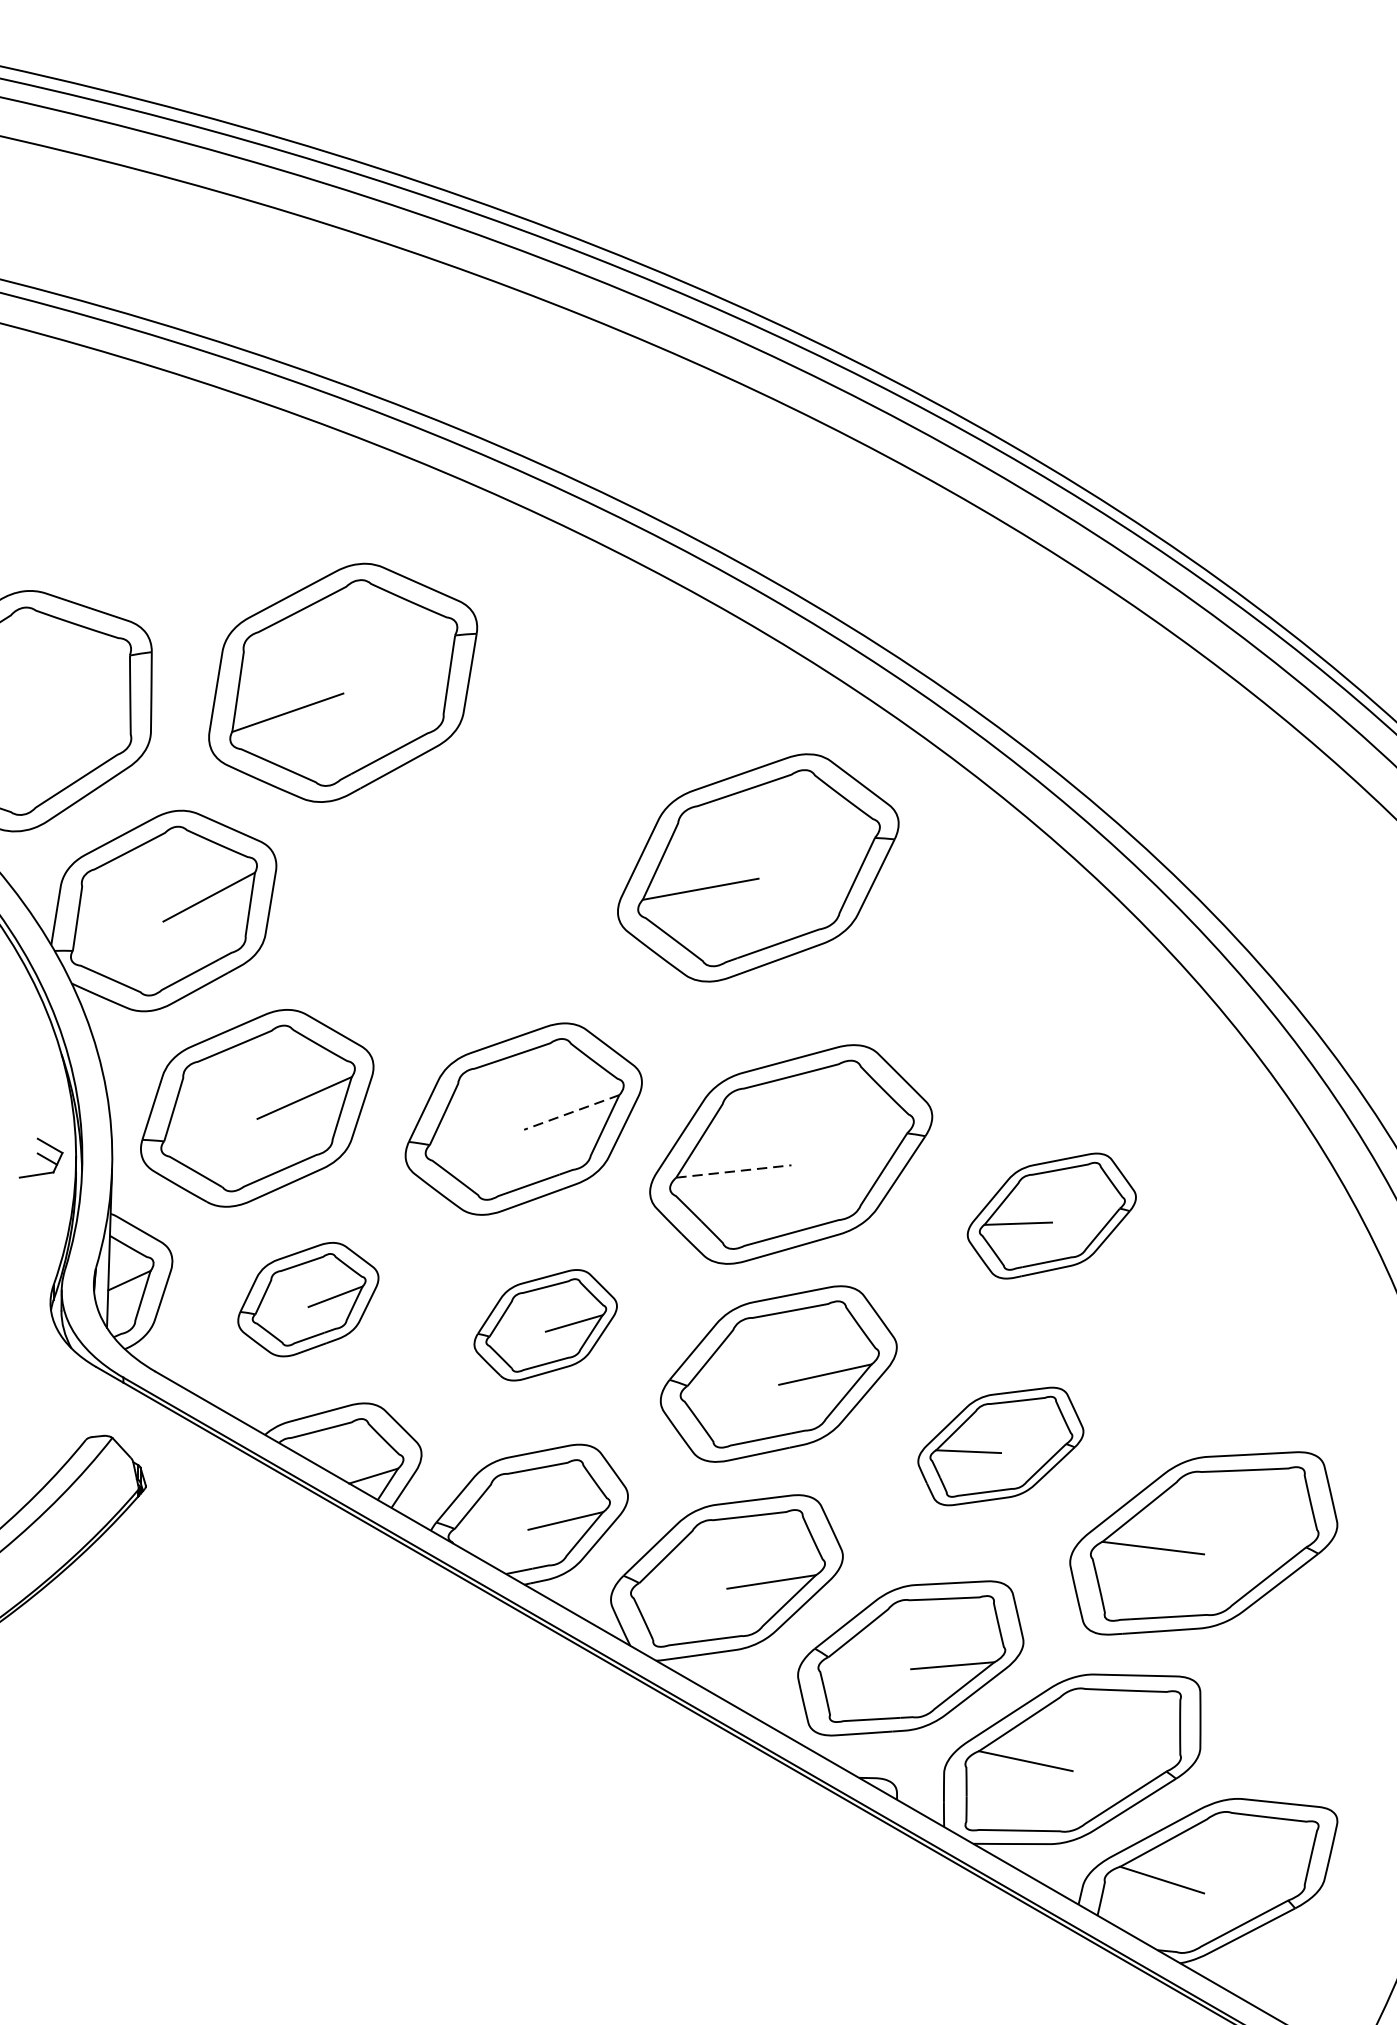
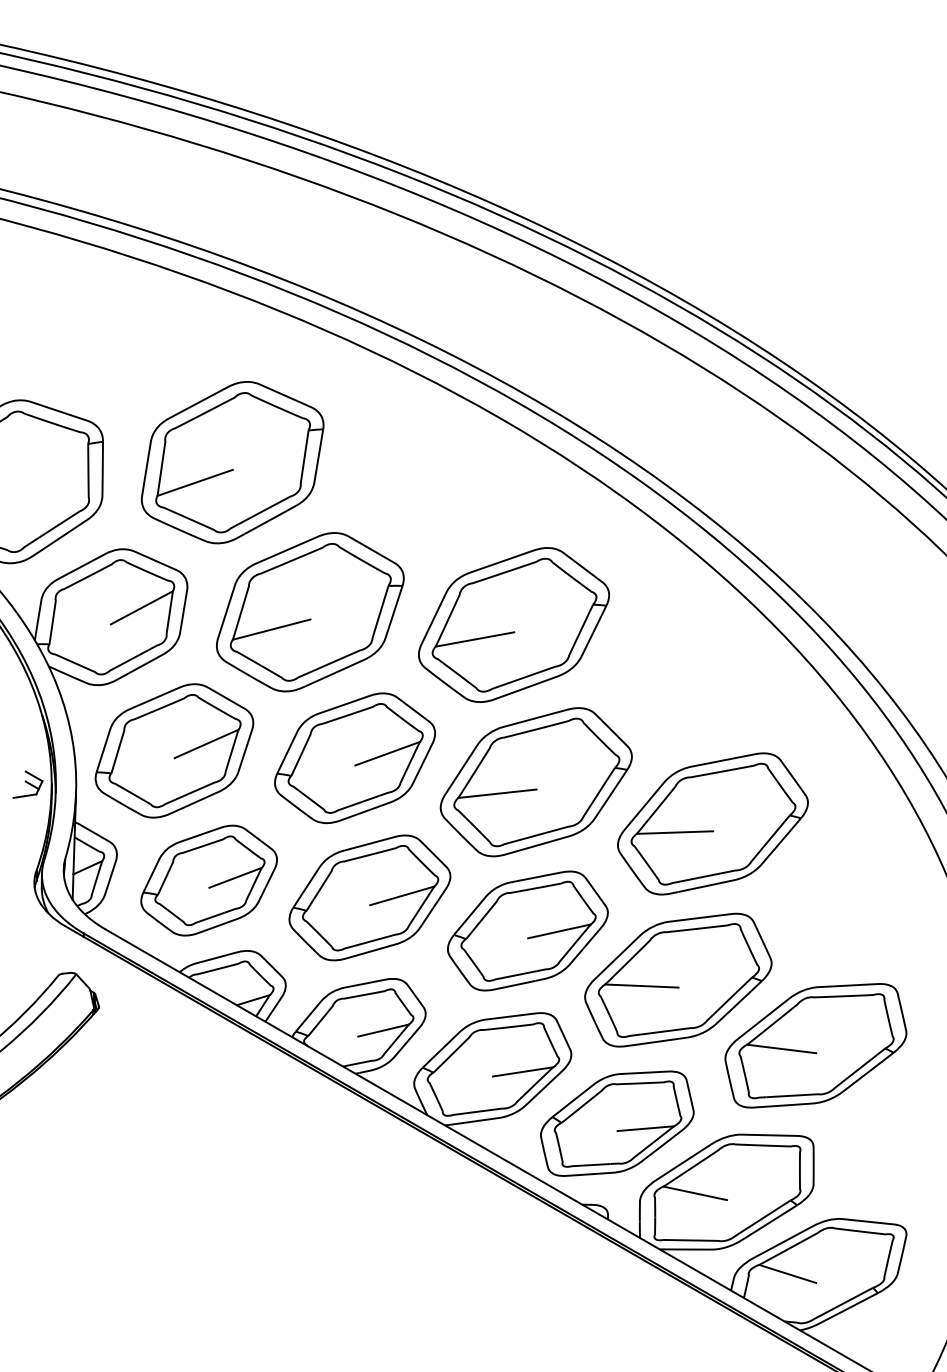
part: (758, 867) -> (514, 624), moved
part: (457, 904) -> (310, 612), added
line: (571, 1112) -> (387, 753), dashed -> solid
line: (733, 1171) -> (497, 793), dashed -> solid
part: (1051, 1215) -> (712, 823), size x1.67
part: (307, 1299) -> (208, 880), size x1.43
part: (545, 1324) -> (369, 897), size x1.67
part: (1000, 1445) -> (678, 979), size x1.67

